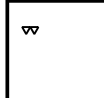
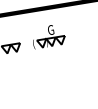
part: (63, 25) -> (48, 36), added

